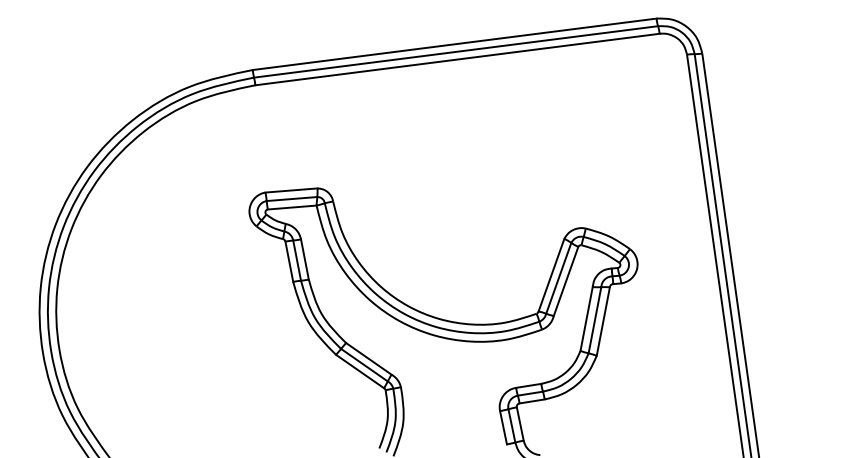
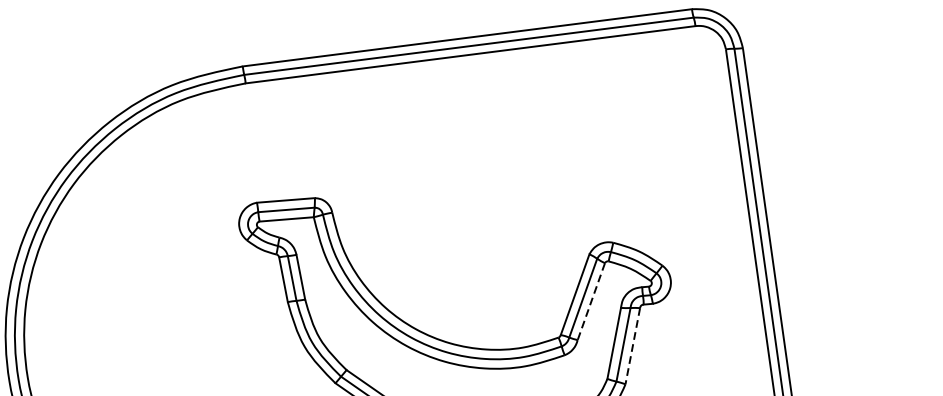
line: (566, 281) -> (591, 301), solid -> dashed
line: (603, 321) -> (633, 346), solid -> dashed

